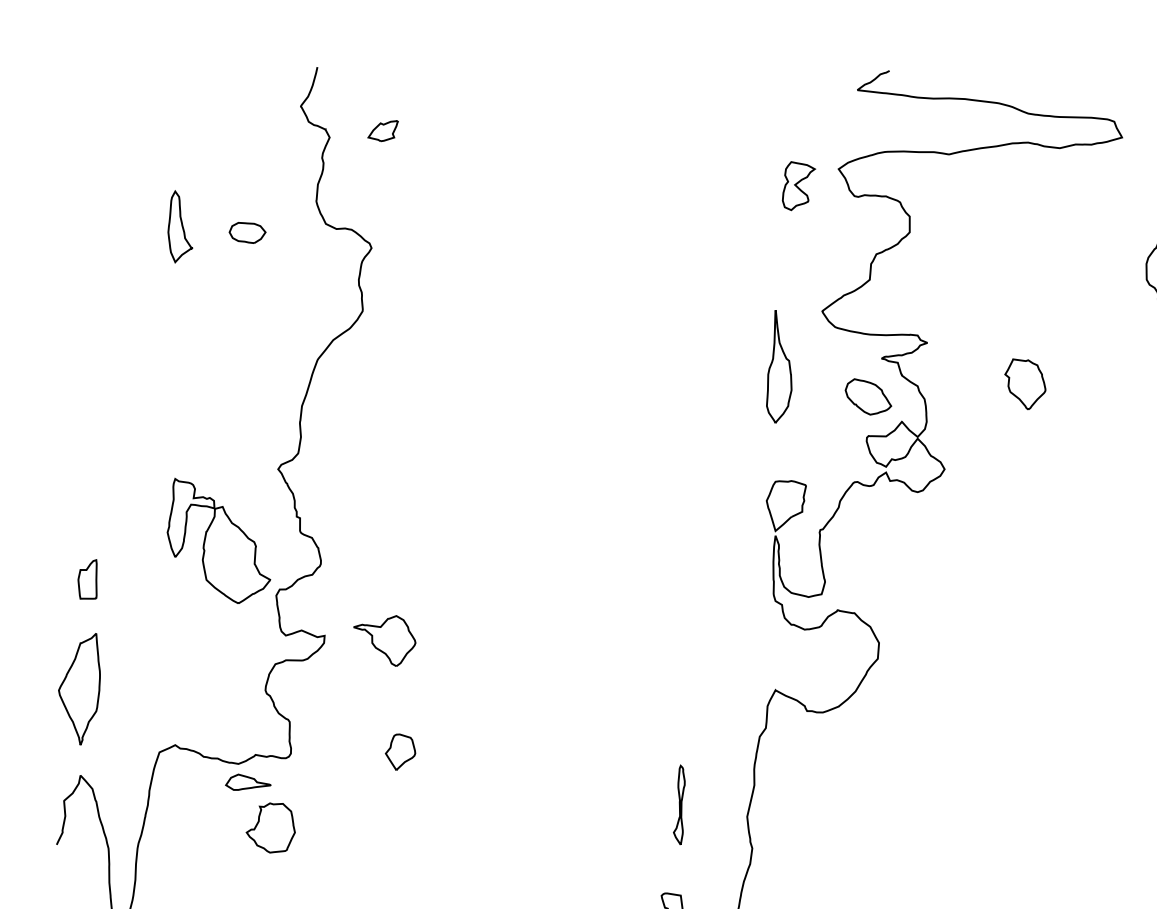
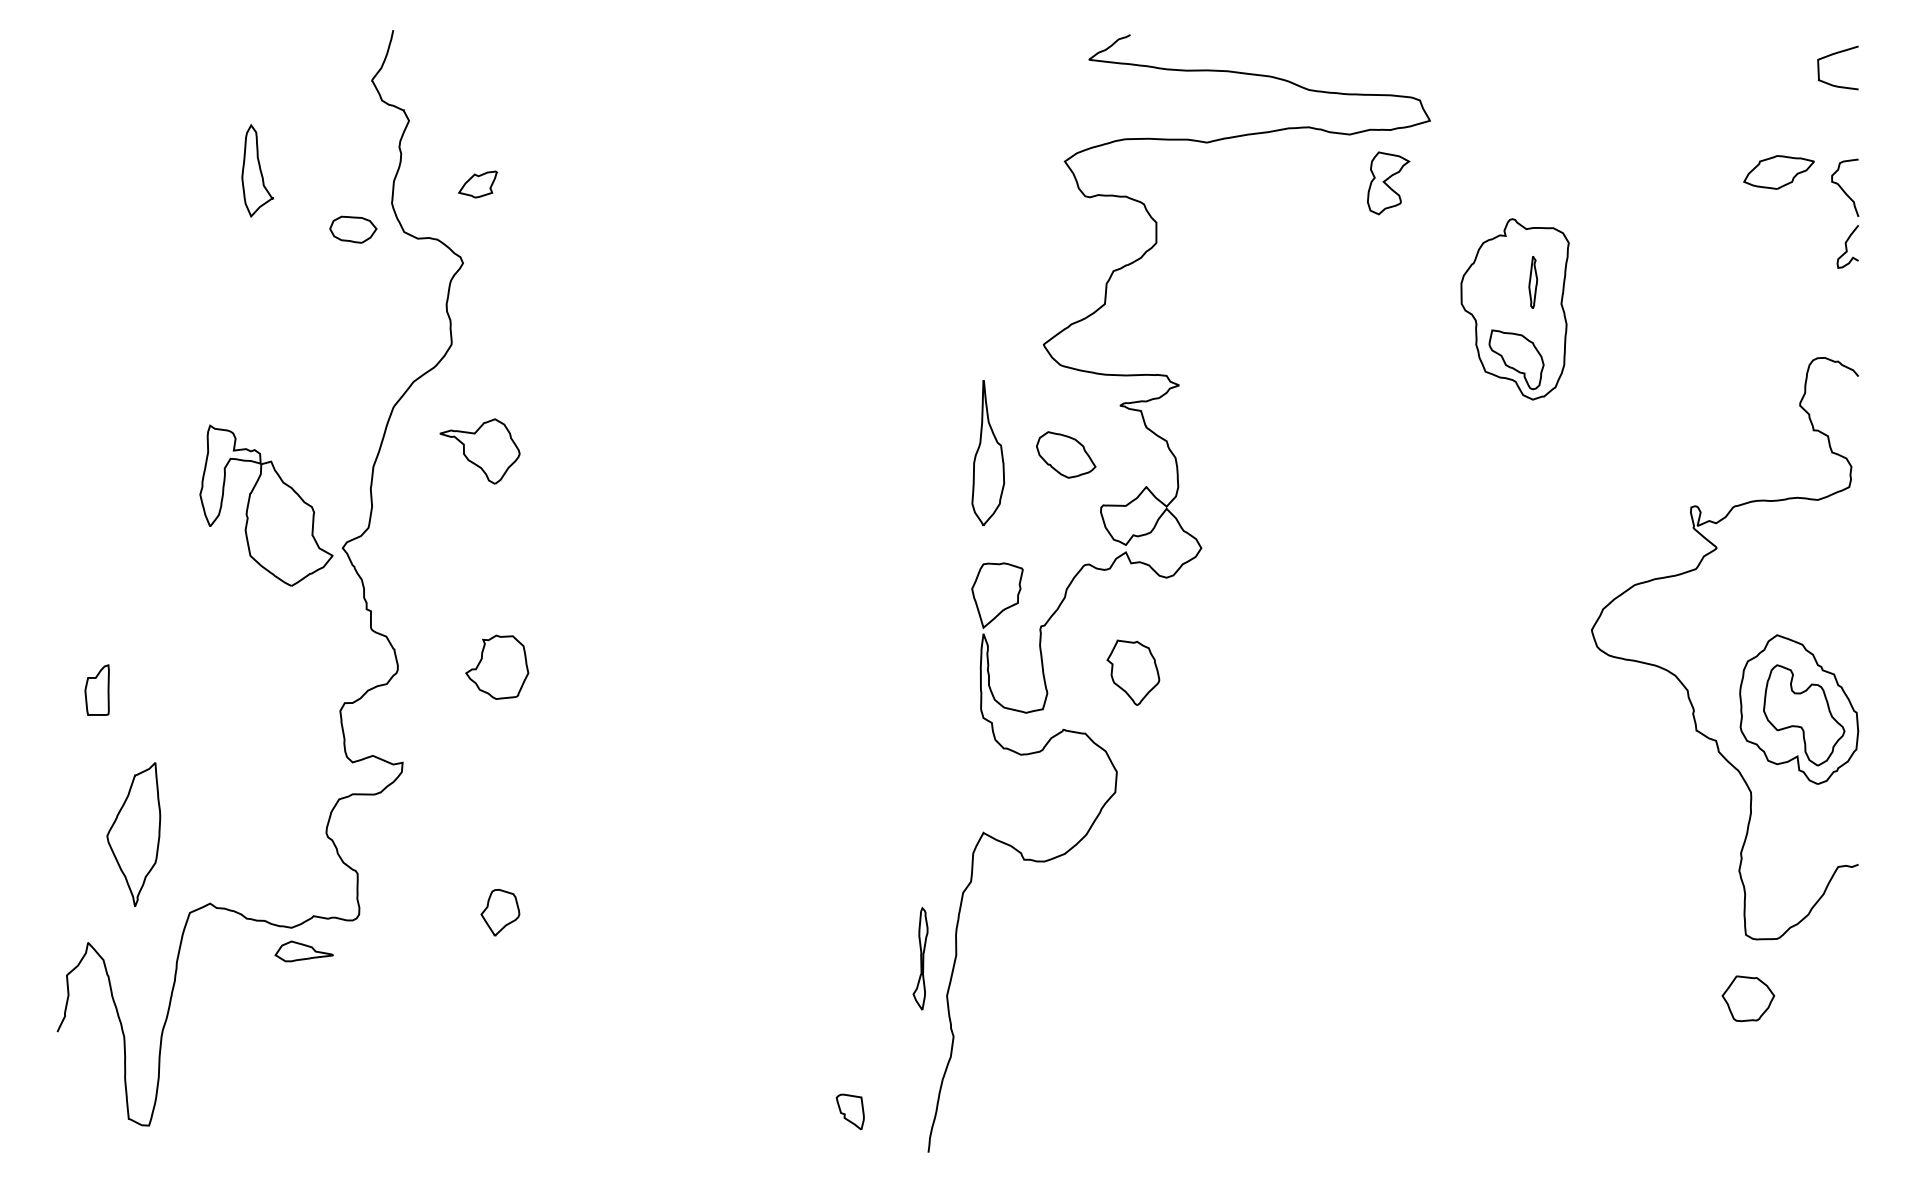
part: (382, 131) -> (477, 184), moved
part: (798, 186) -> (1388, 183), moved
part: (180, 226) -> (257, 170), moved
part: (247, 232) -> (353, 229), moved
part: (779, 367) -> (988, 453), moved
part: (1025, 384) -> (1133, 672), moved
part: (868, 396) -> (1066, 454), moved
part: (219, 540) -> (266, 505), moved
part: (384, 641) -> (479, 451), moved
part: (79, 689) -> (133, 834), moved
part: (679, 804) -> (920, 958), moved
part: (271, 827) -> (497, 666), moved

